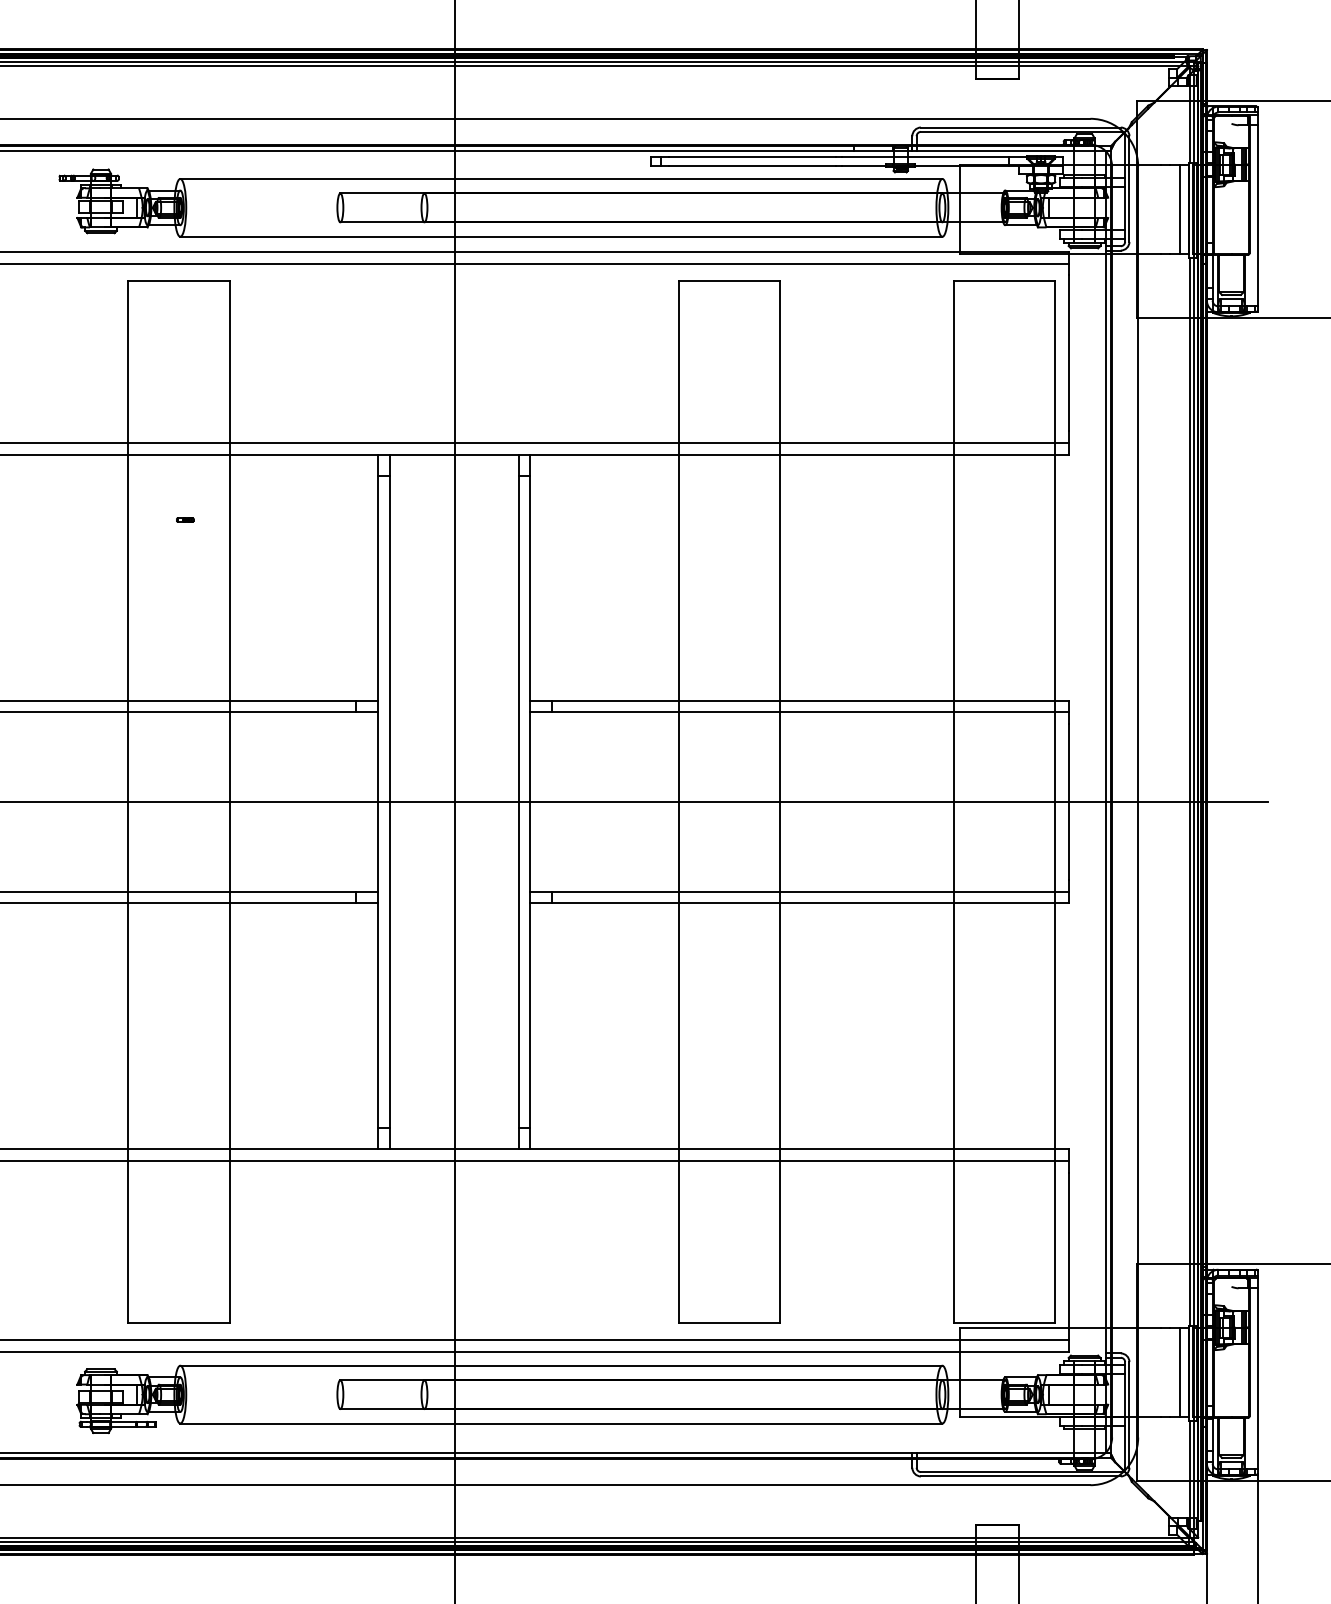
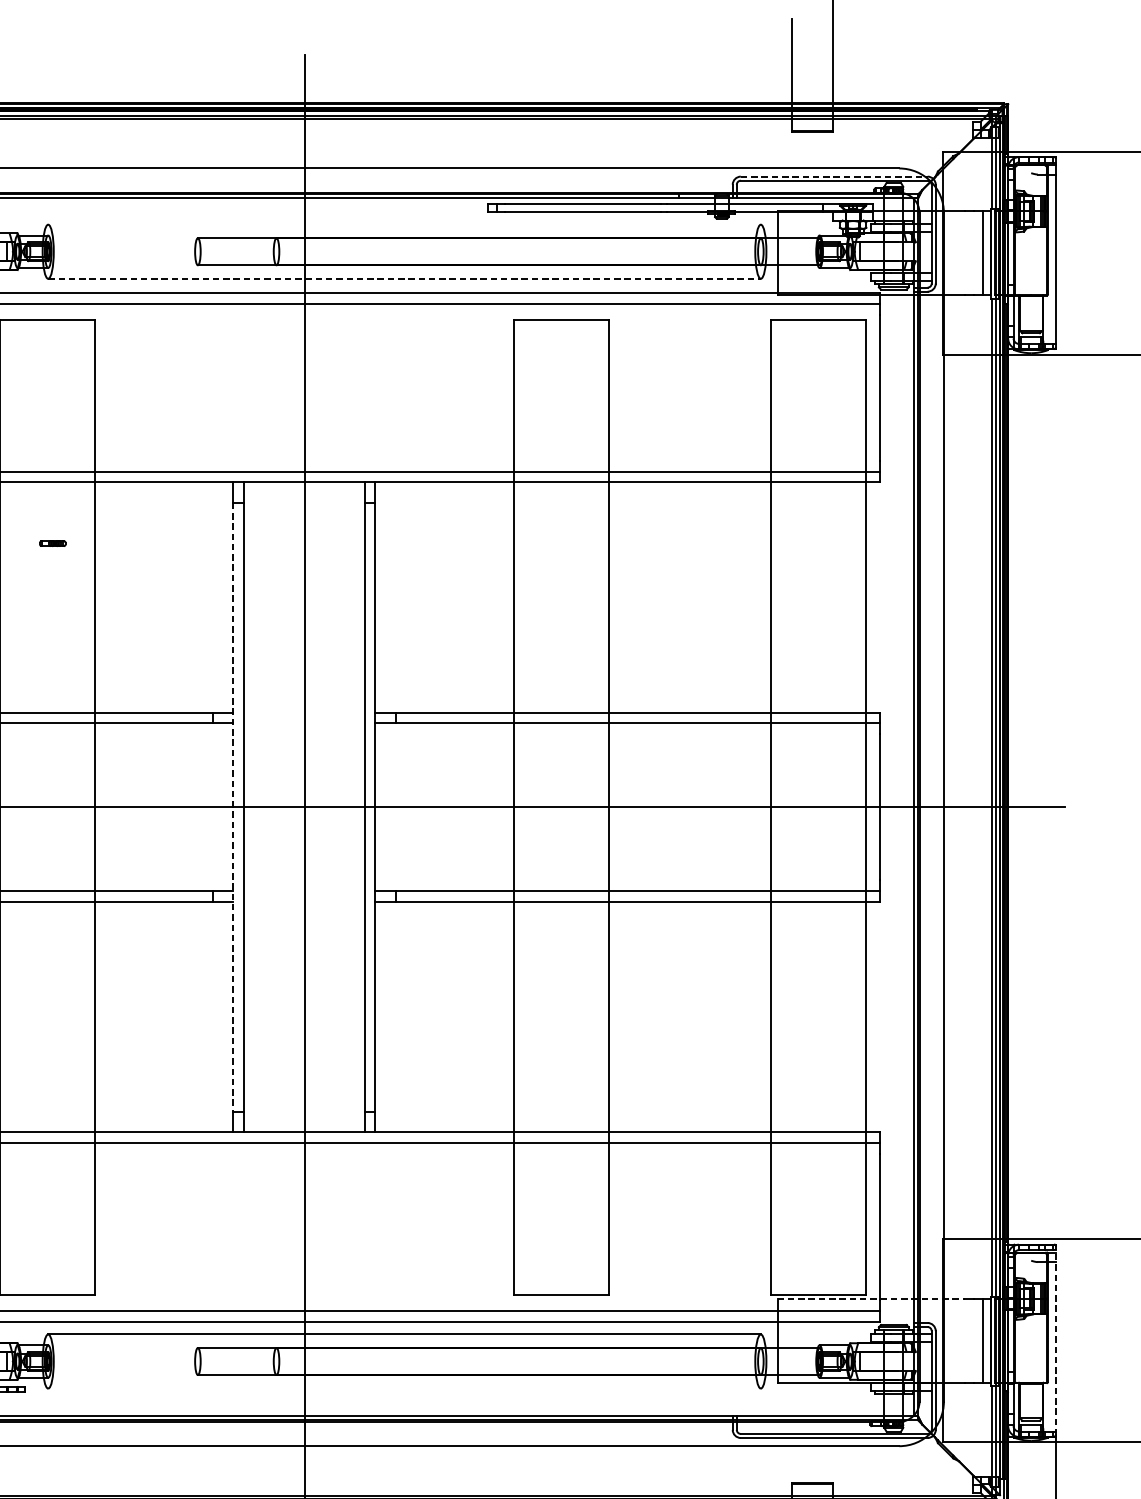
line: (1020, 127) -> (833, 176), solid -> dashed
line: (561, 178) -> (404, 224), removed
line: (561, 236) -> (404, 278), solid -> dashed
part: (185, 519) -> (53, 543), size x1.6
line: (378, 801) -> (233, 806), solid -> dashed
line: (1061, 1327) -> (872, 1298), solid -> dashed
line: (1257, 1371) -> (1055, 1339), solid -> dashed
line: (561, 1423) -> (404, 1388), removed

